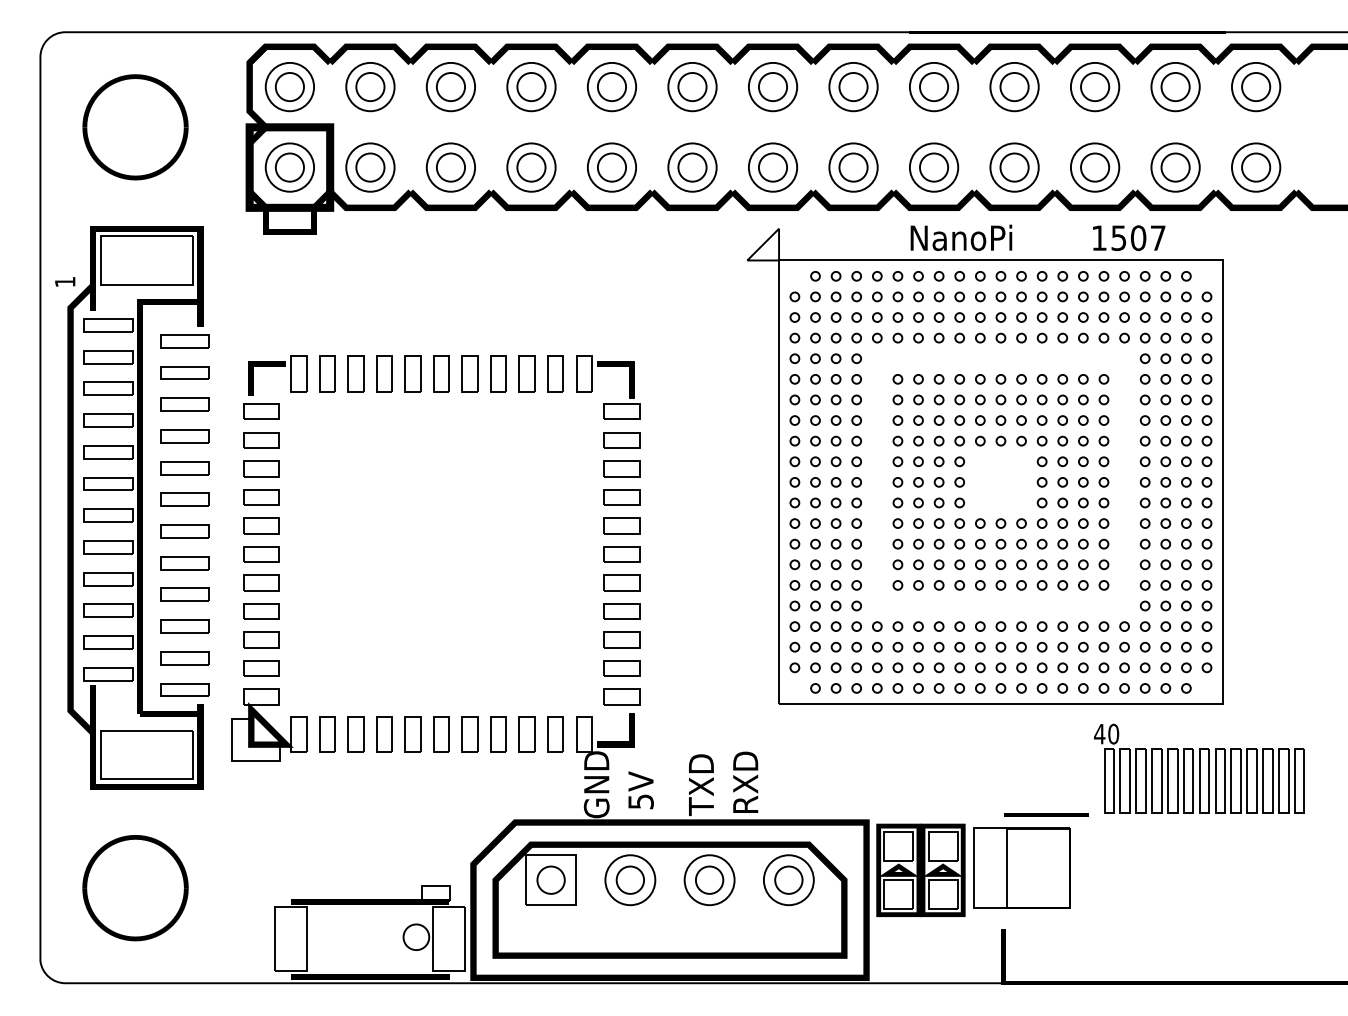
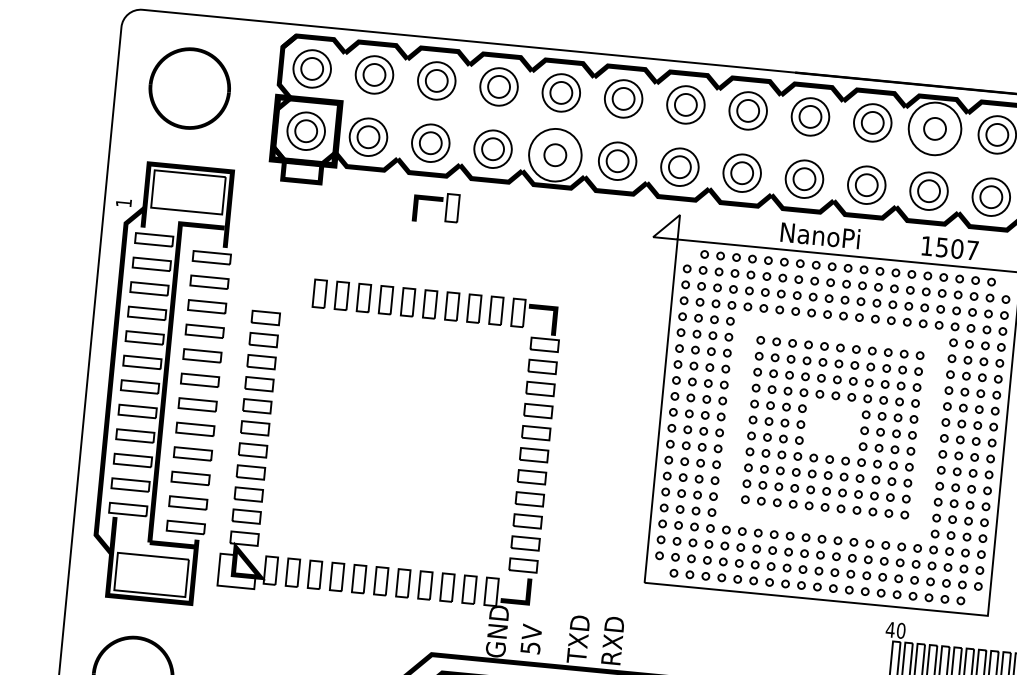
circle: (1094, 86) -> (934, 128), size x1.4
circle: (611, 167) -> (554, 155), size x1.4
part: (277, 366) -> (436, 200), moved

